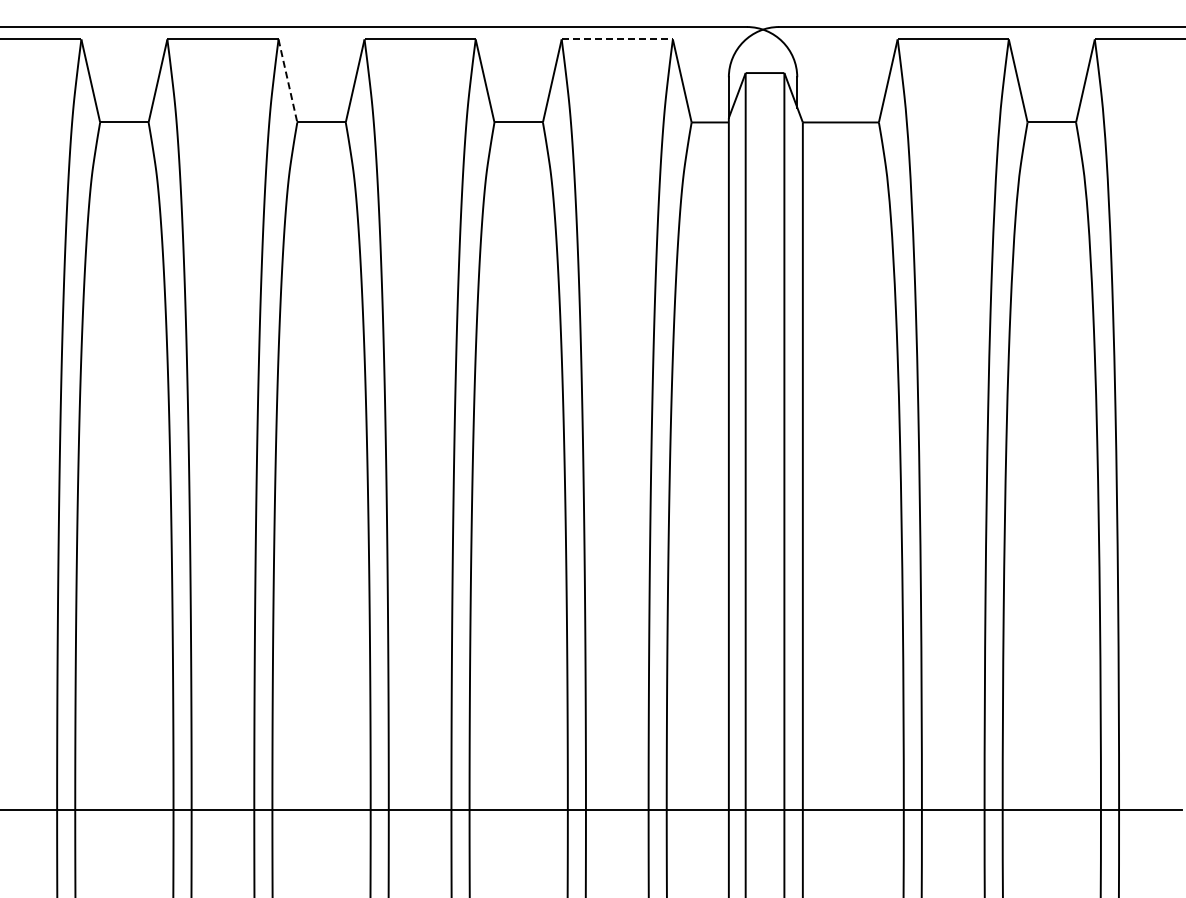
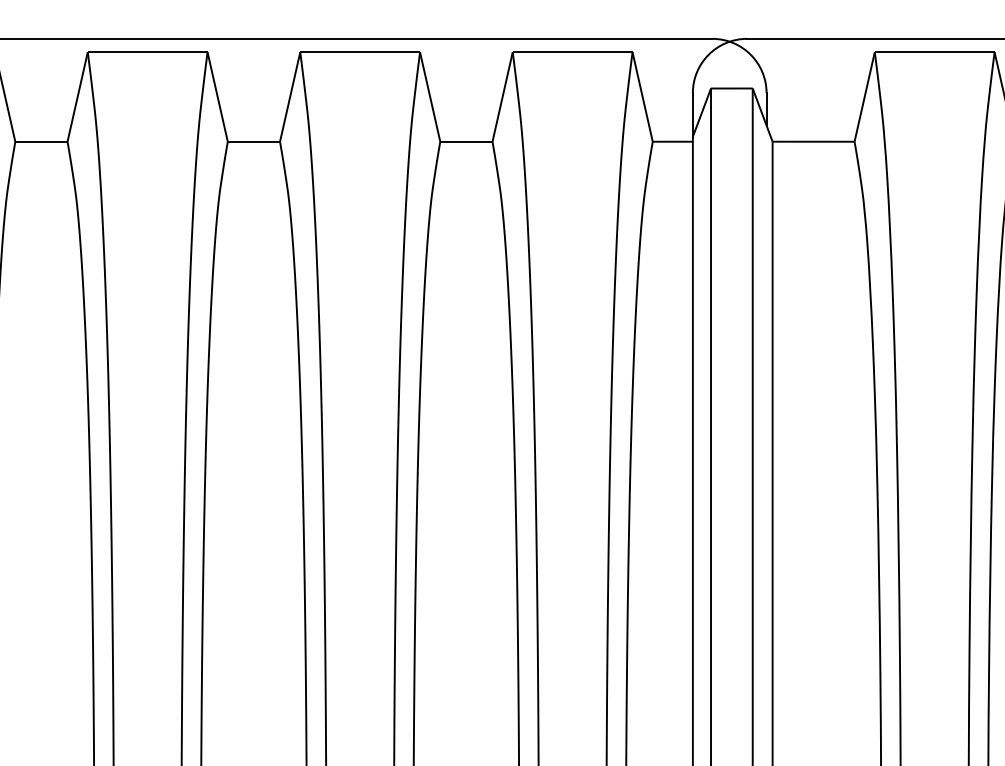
line: (617, 39) -> (572, 52), dashed -> solid
line: (287, 81) -> (217, 97), dashed -> solid

